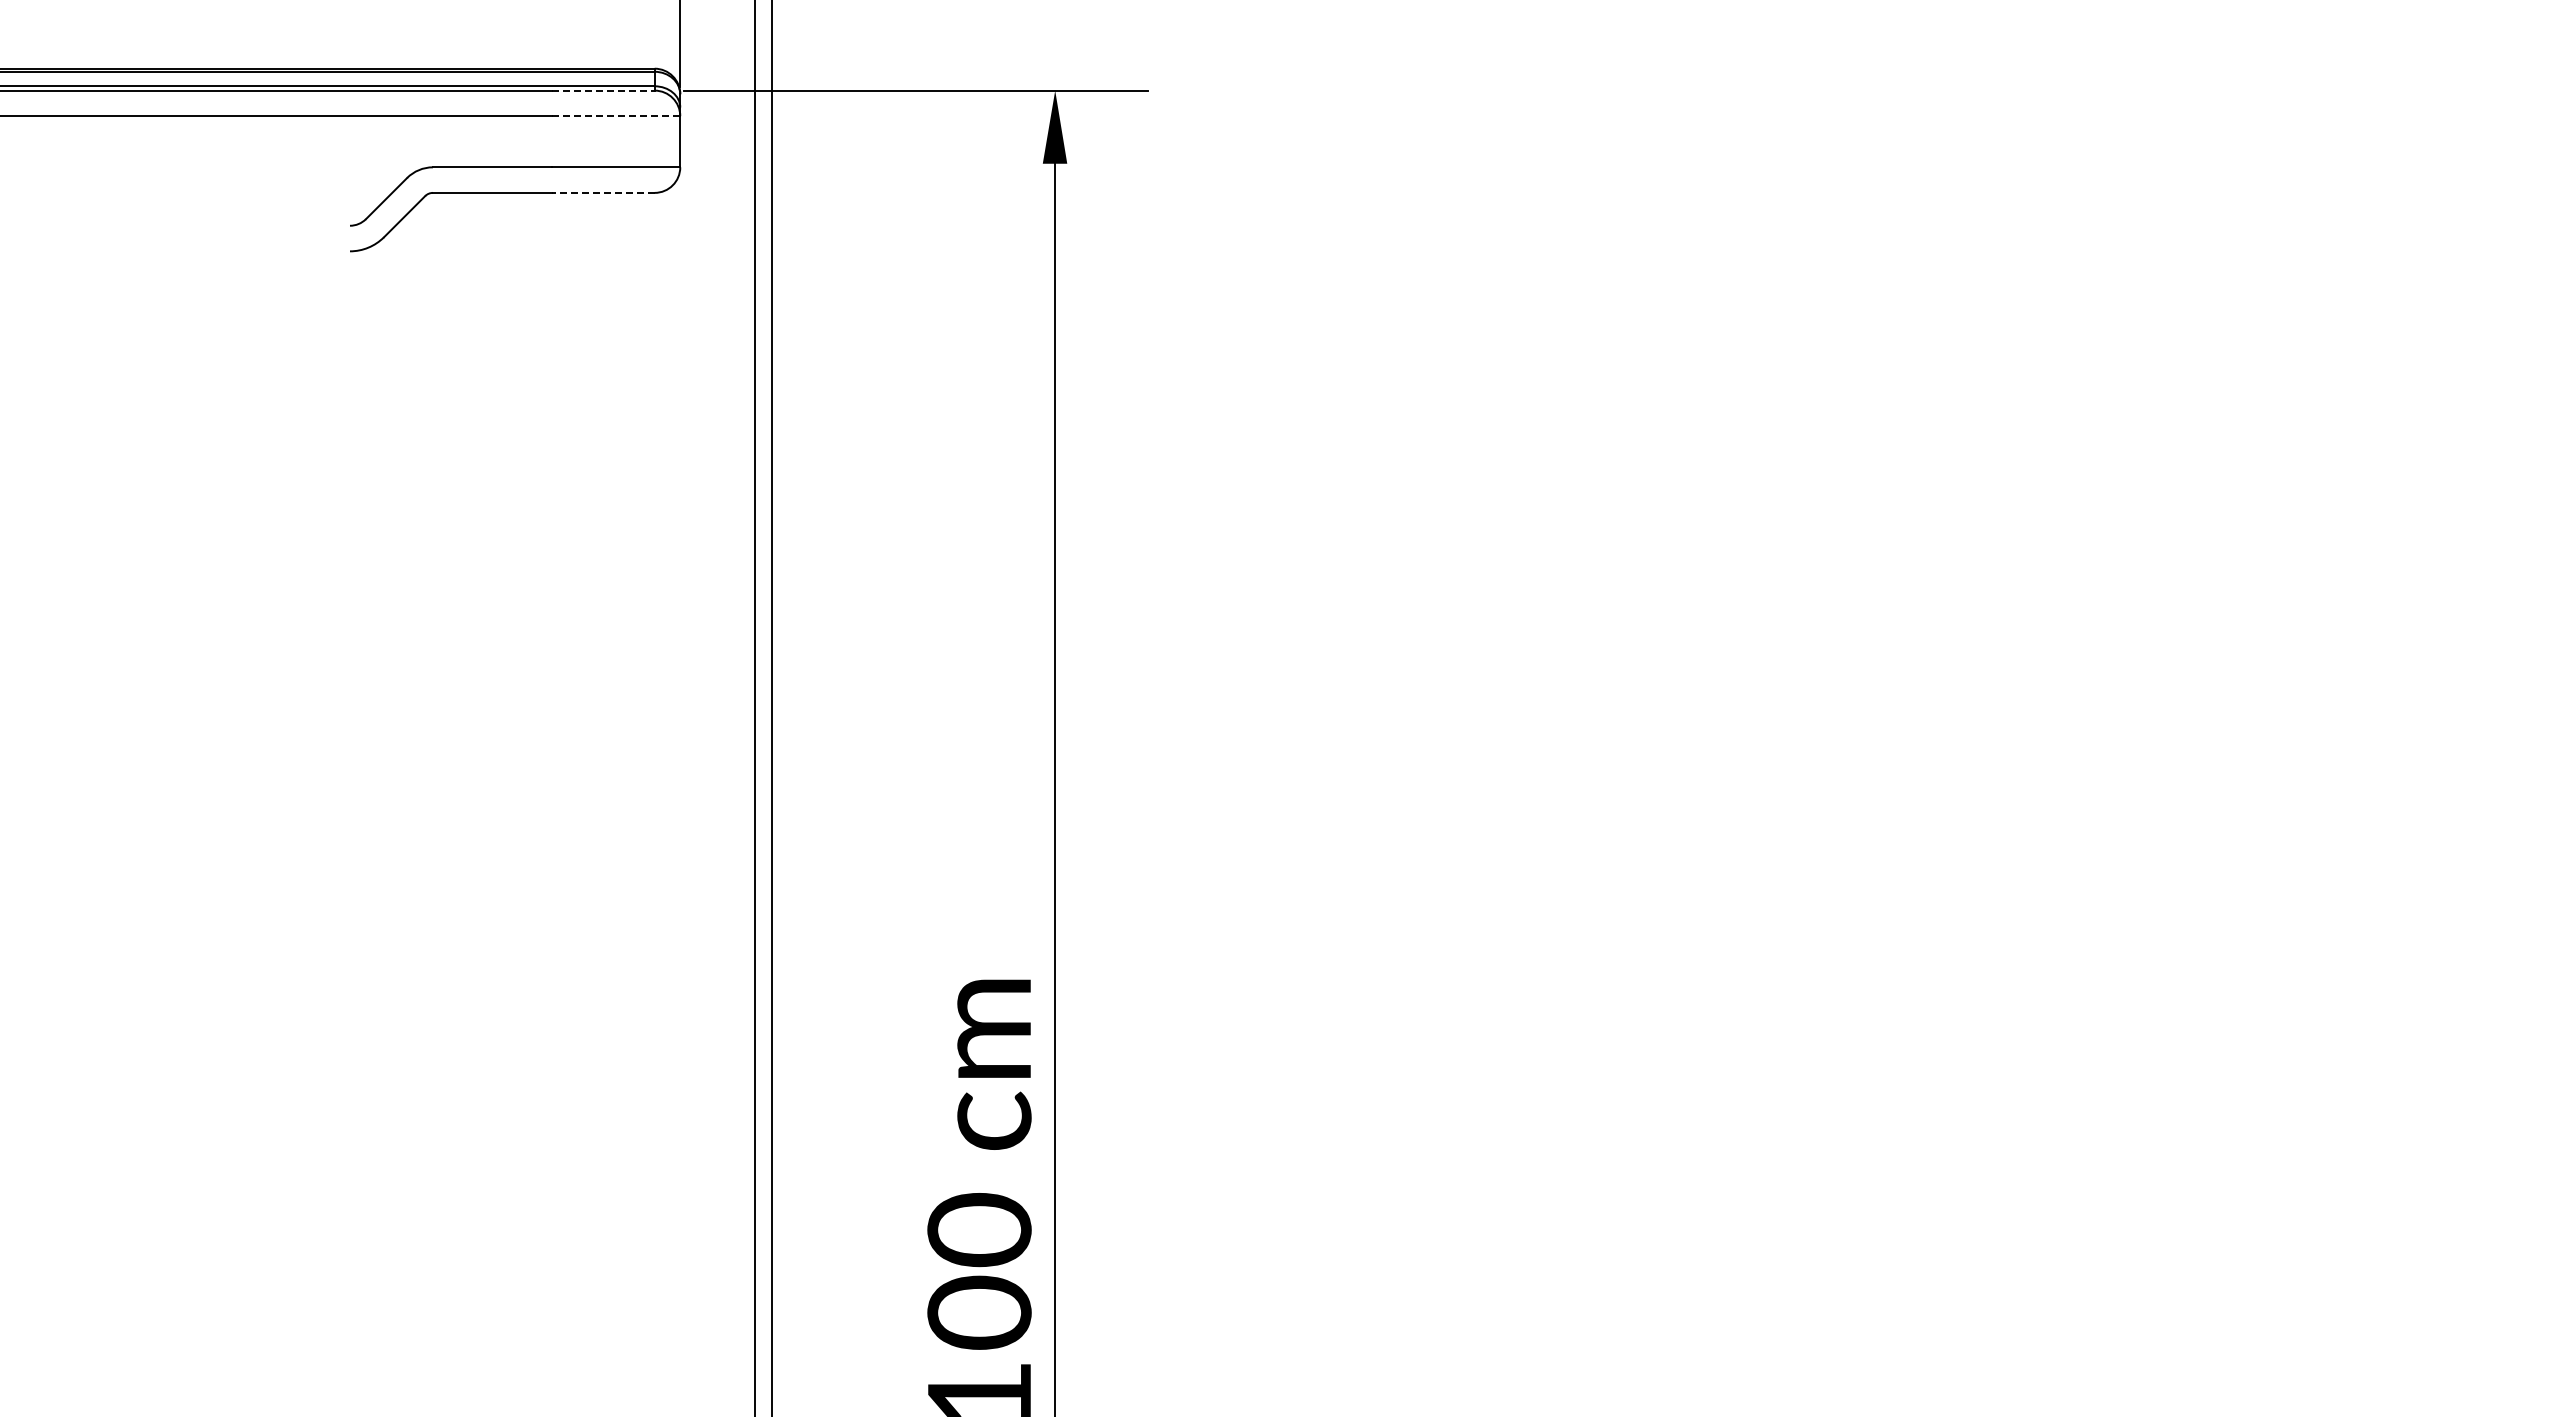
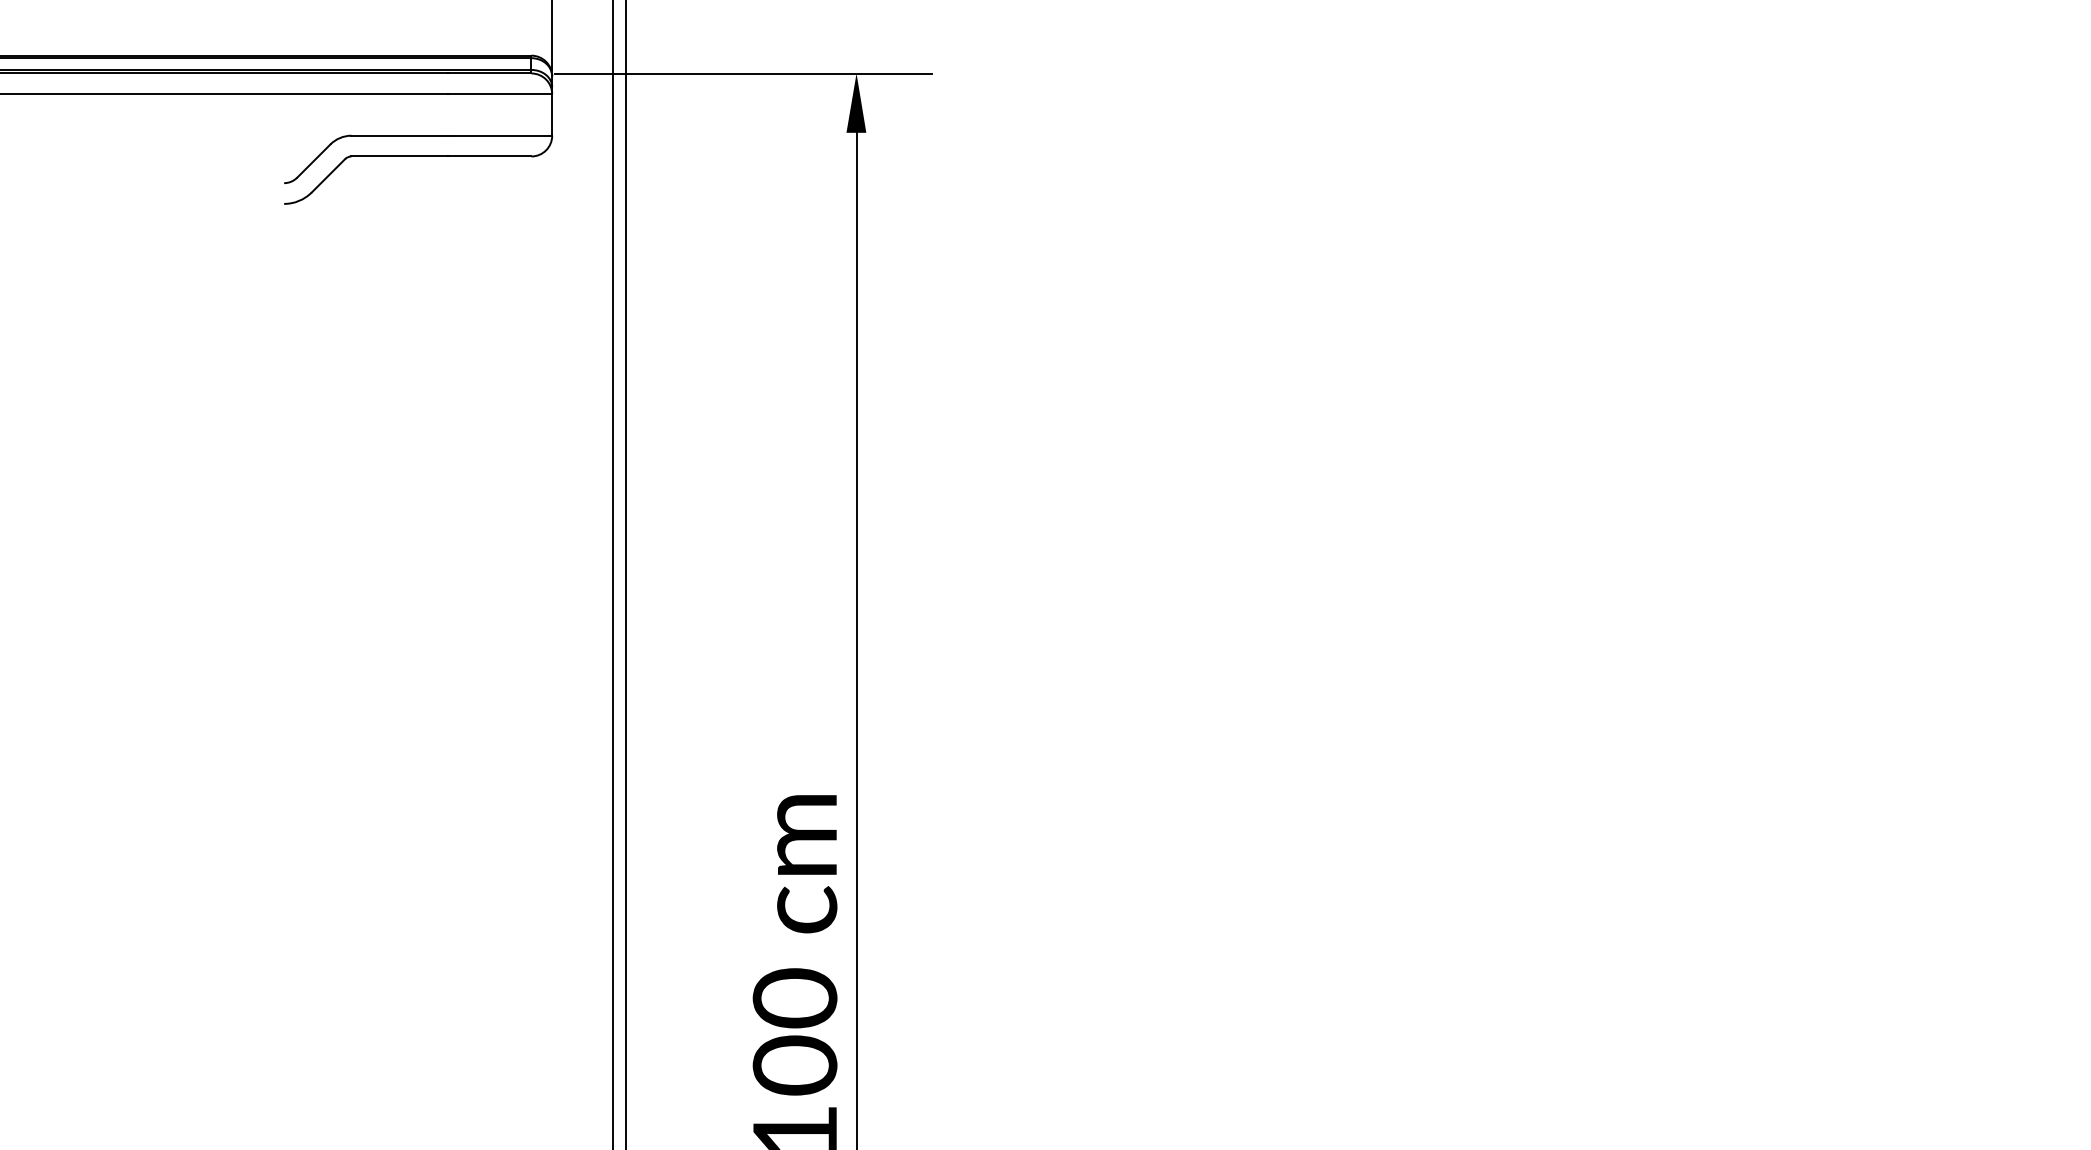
line: (604, 90) -> (490, 73), dashed -> solid
line: (616, 116) -> (500, 94), dashed -> solid
line: (603, 192) -> (489, 156), dashed -> solid

